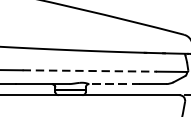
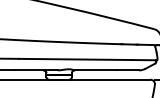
line: (90, 71) -> (75, 59), dashed -> solid
line: (114, 84) -> (95, 70), dashed -> solid

